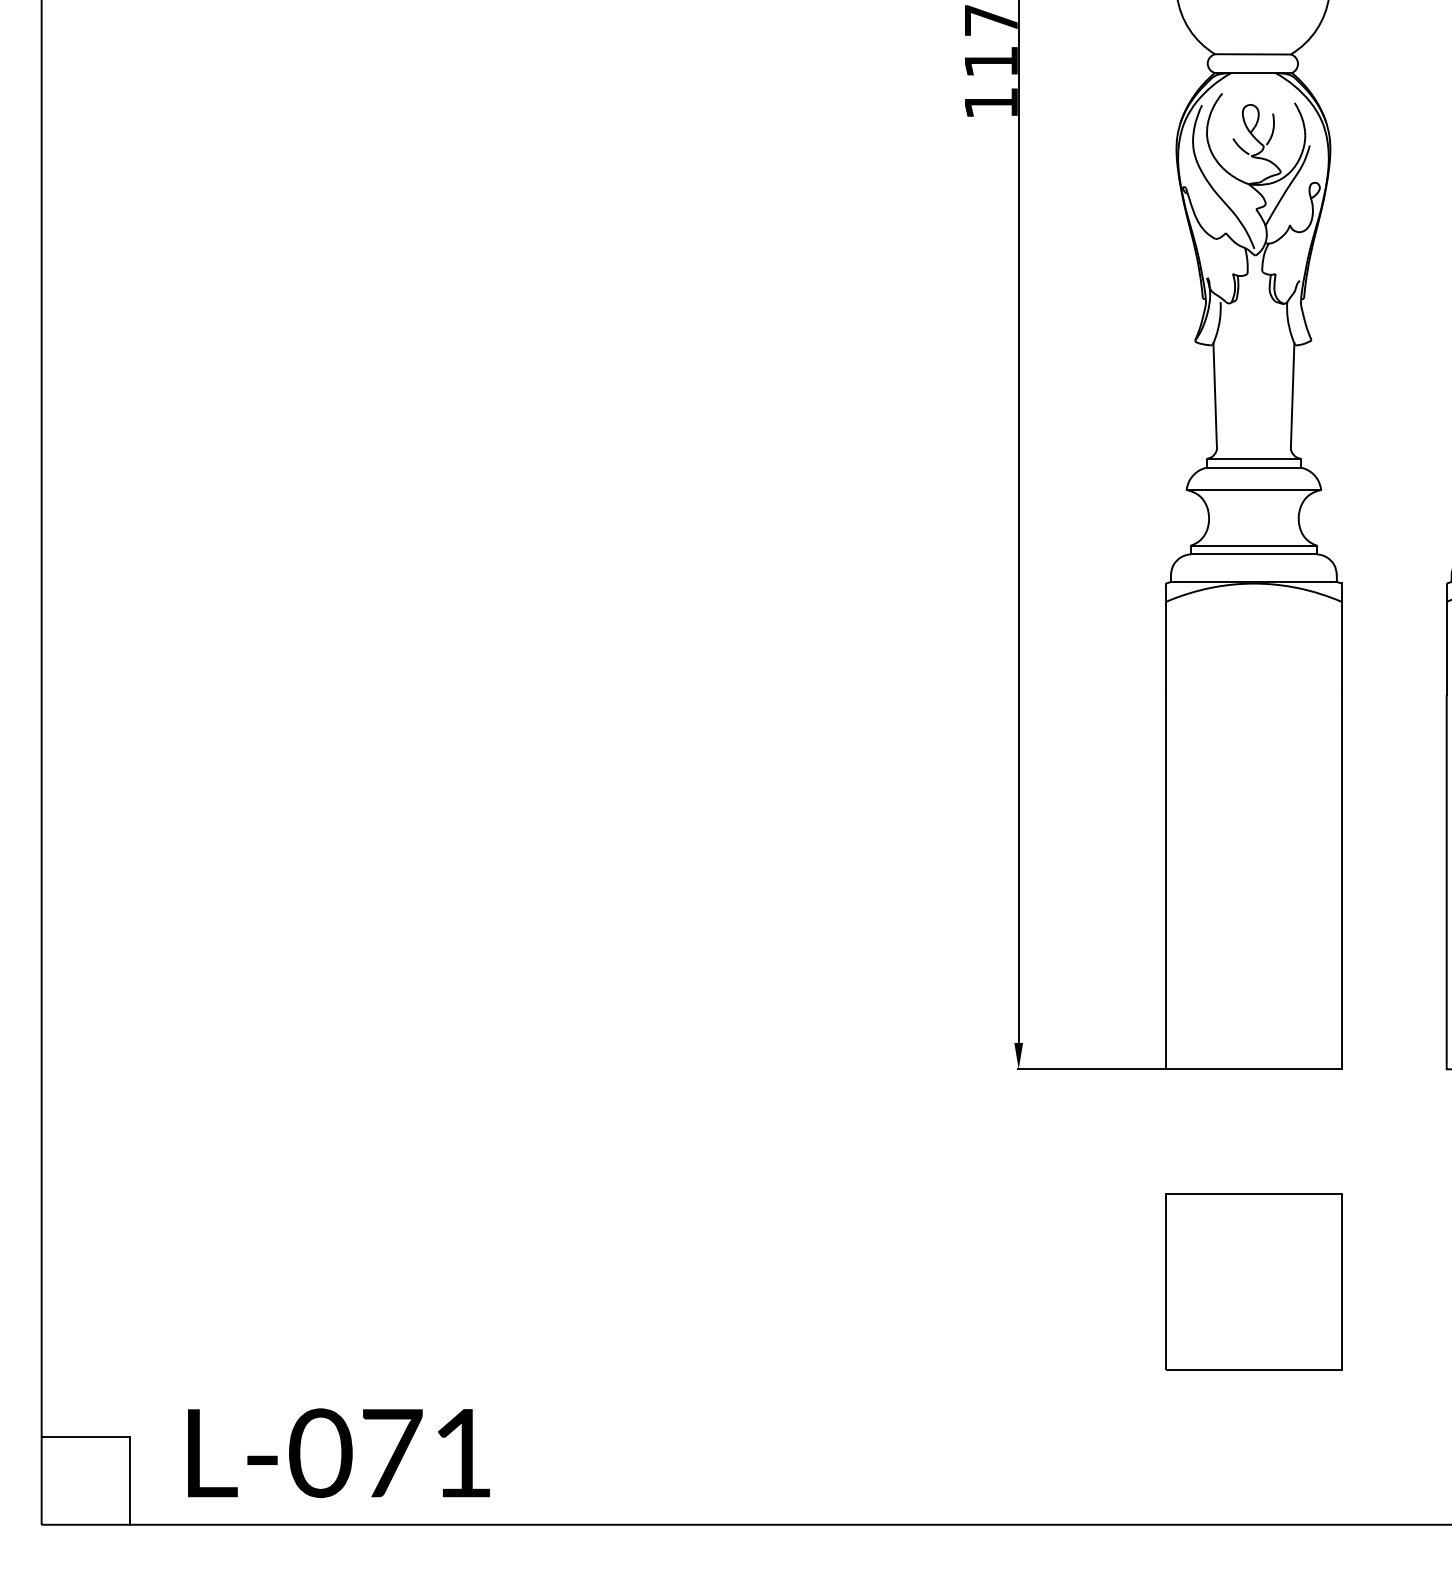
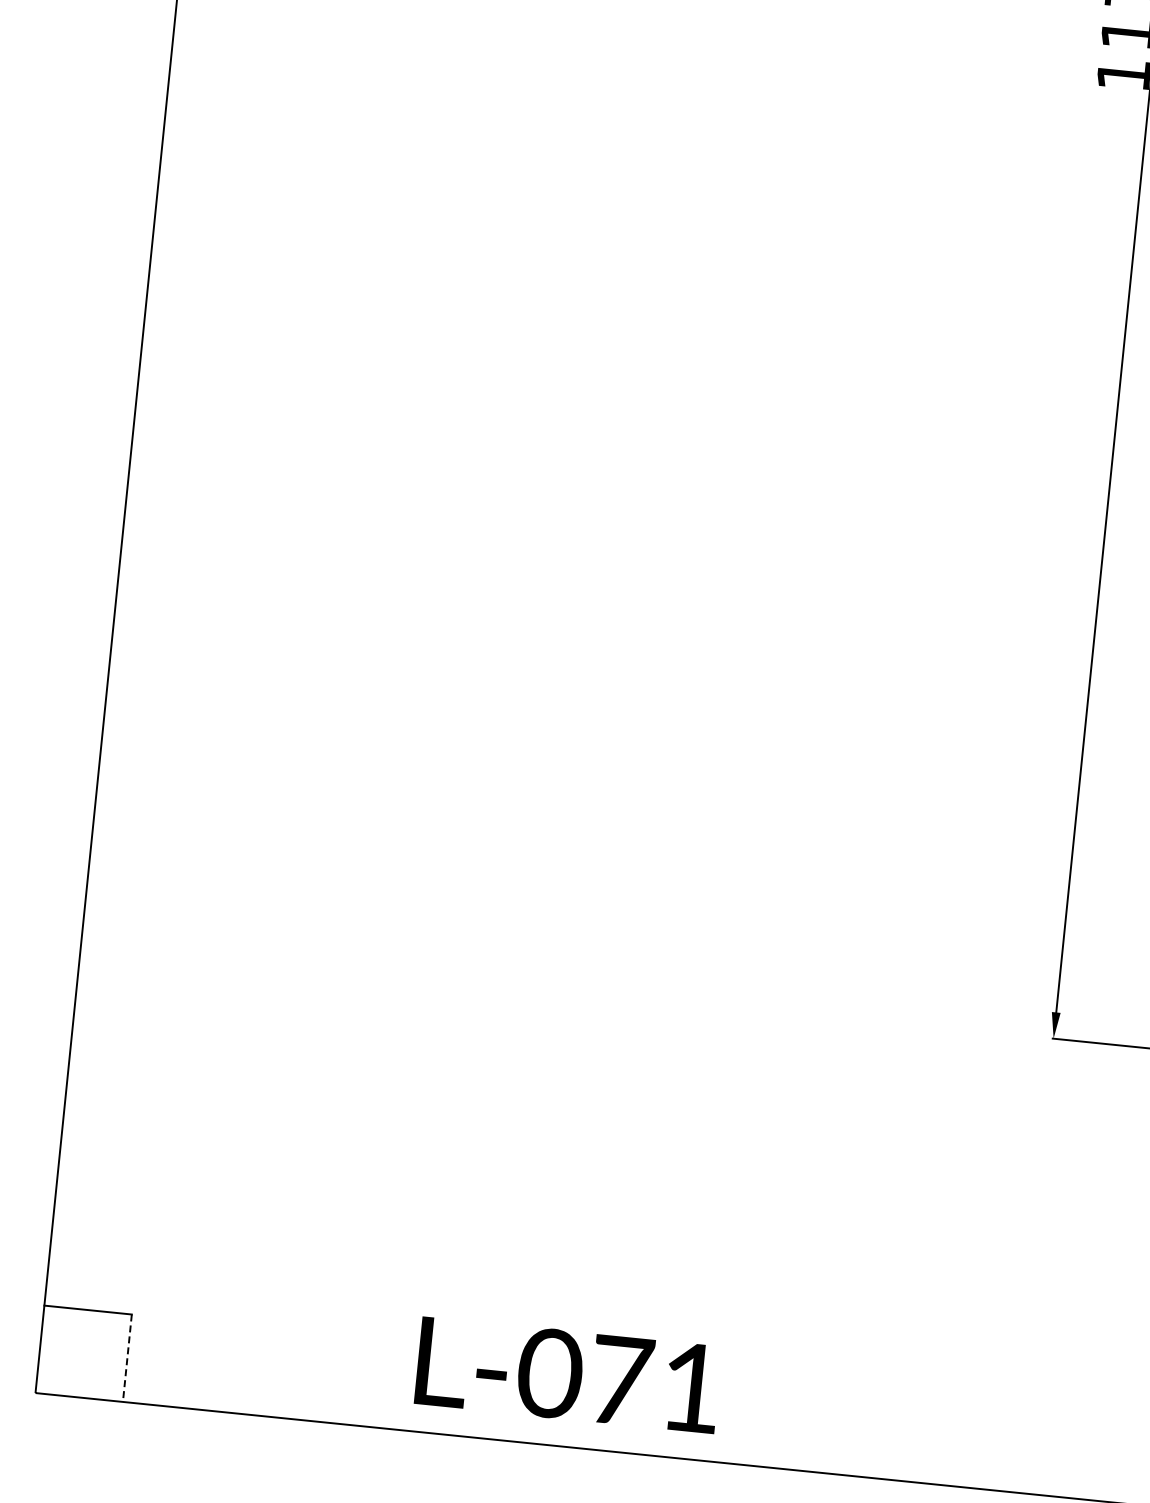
text: (338, 1452) -> (567, 1374), moved
line: (129, 1480) -> (127, 1357), solid -> dashed

